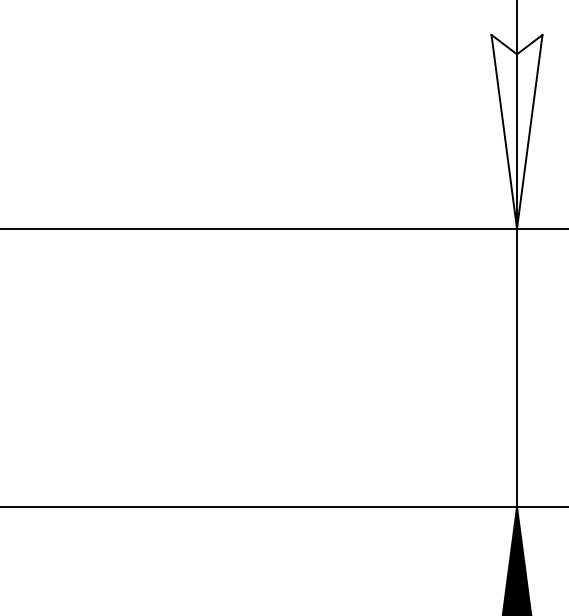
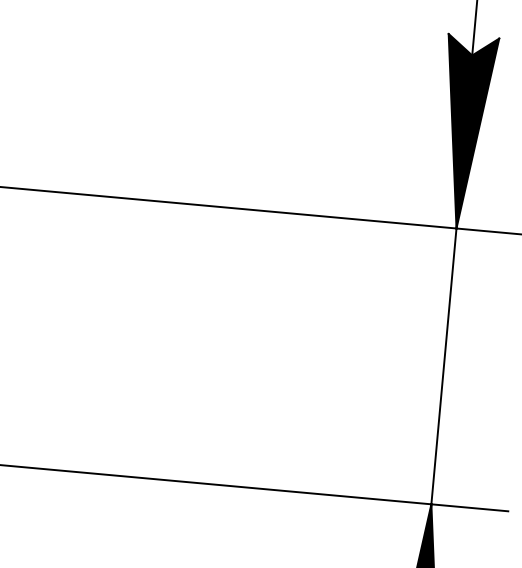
fill: (516, 131) -> (464, 131), added

